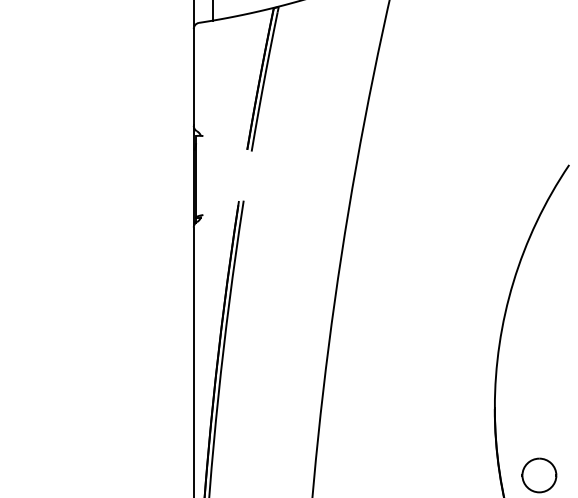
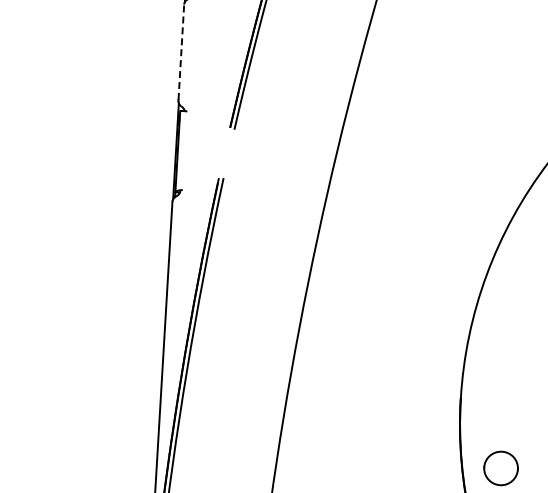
line: (193, 76) -> (181, 51), solid -> dashed

